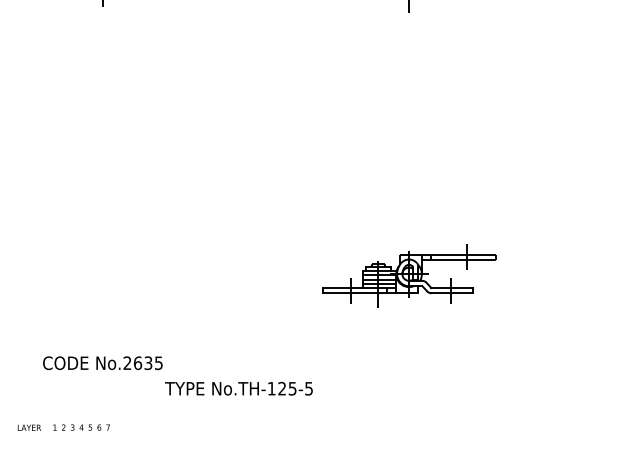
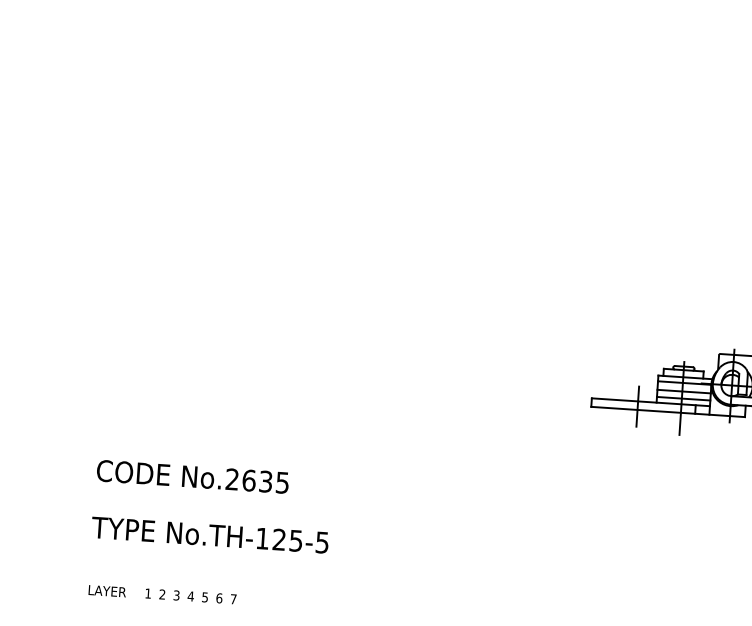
text: (102, 363) -> (192, 477), moved
text: (238, 388) -> (209, 534), moved

